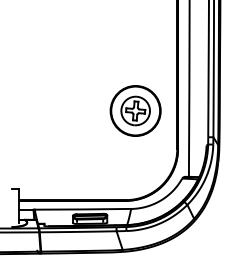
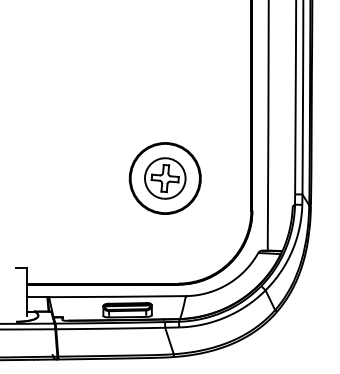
part: (135, 110) -> (165, 177), moved

